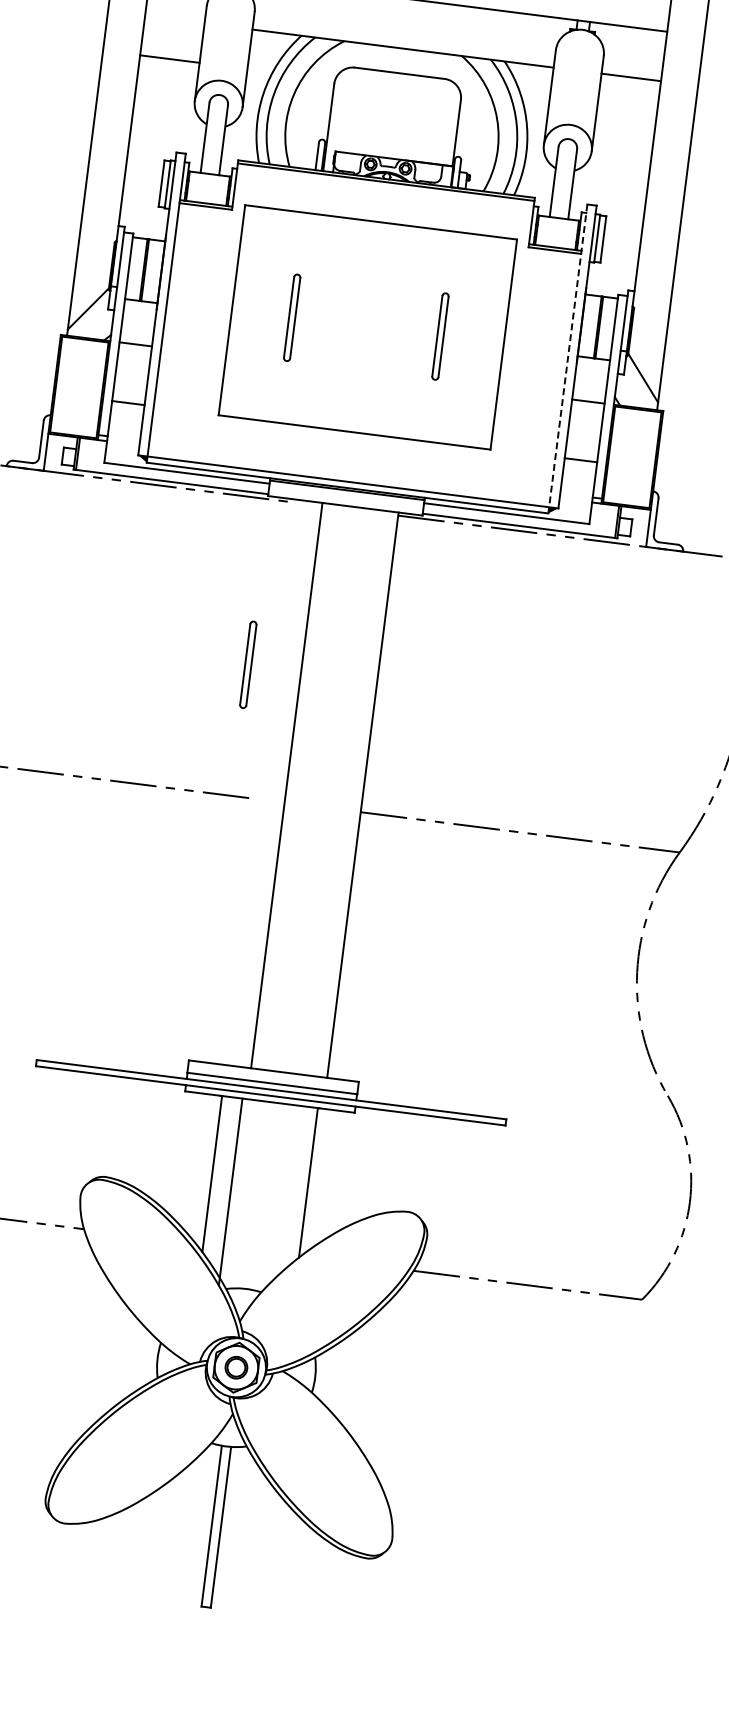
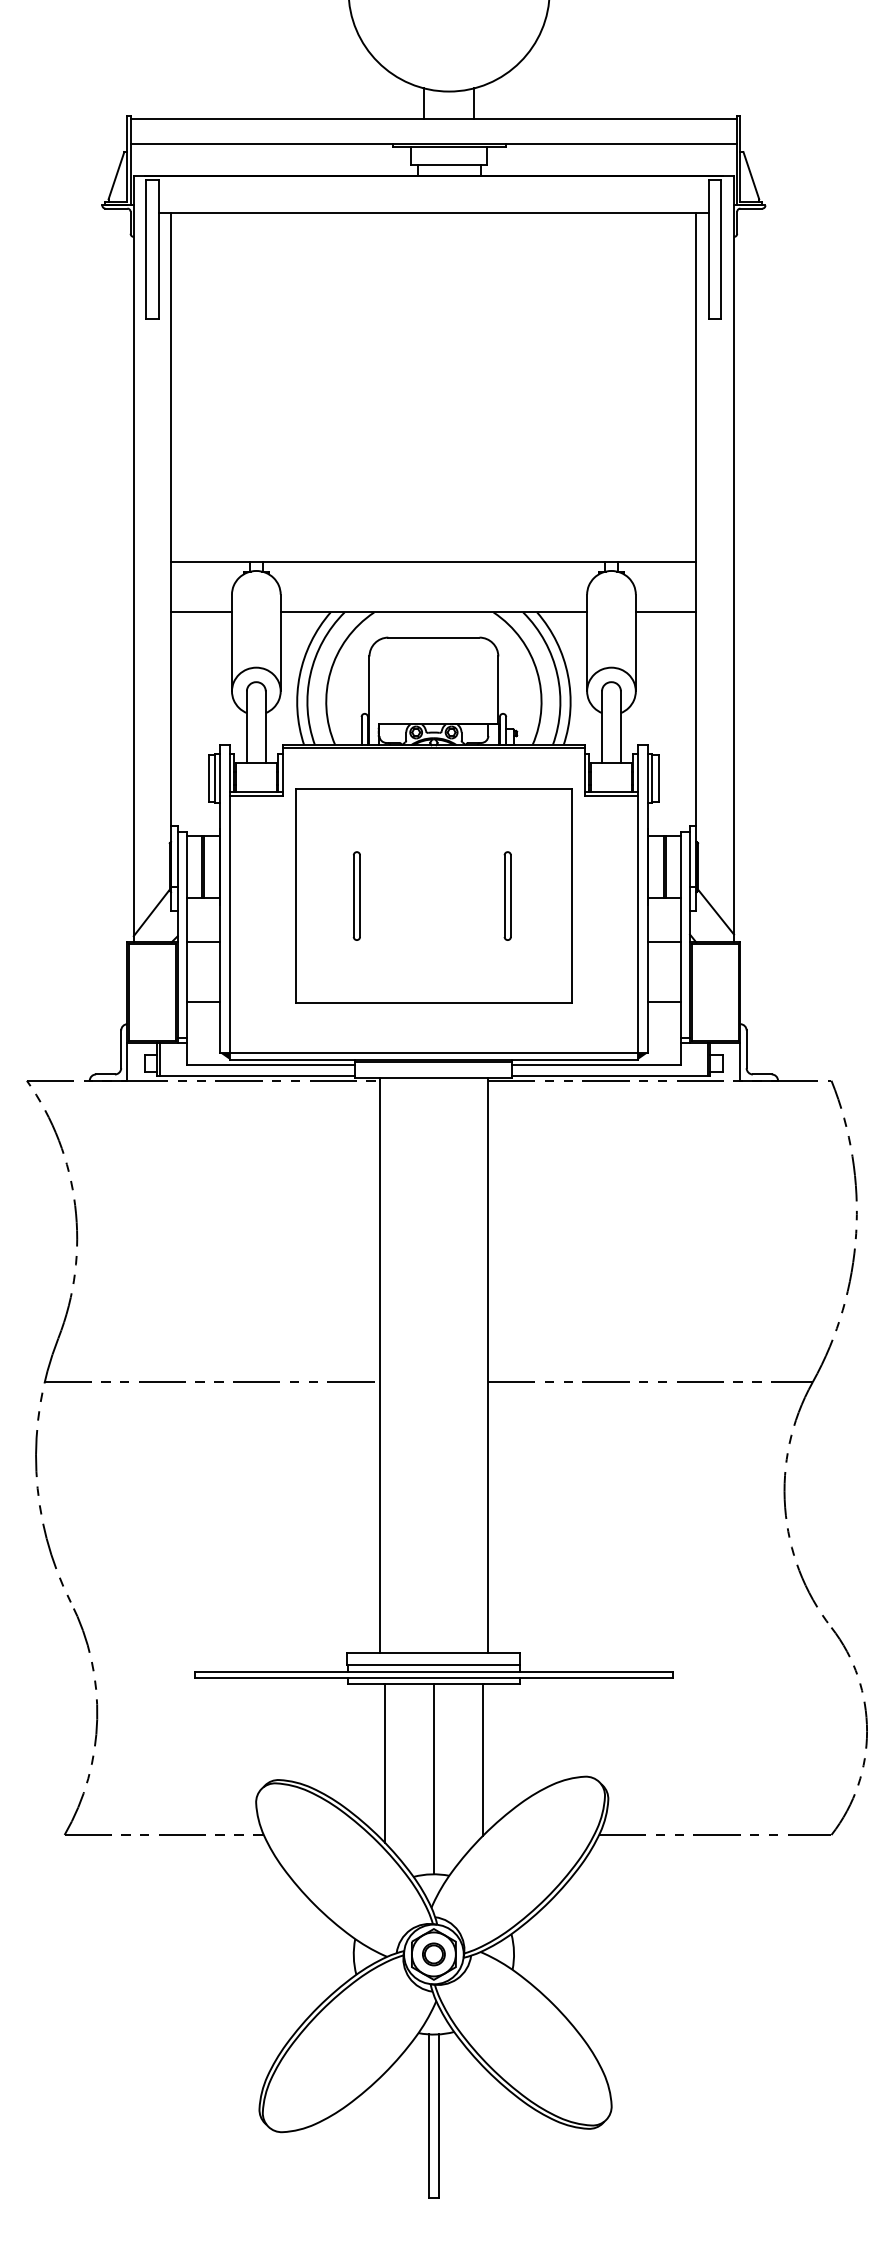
line: (169, 59) -> (201, 612), moved
line: (568, 359) -> (638, 902), dashed -> solid
part: (248, 664) -> (356, 1248), removed
line: (286, 784) -> (379, 1364), moved
line: (230, 1192) -> (433, 1779), moved

